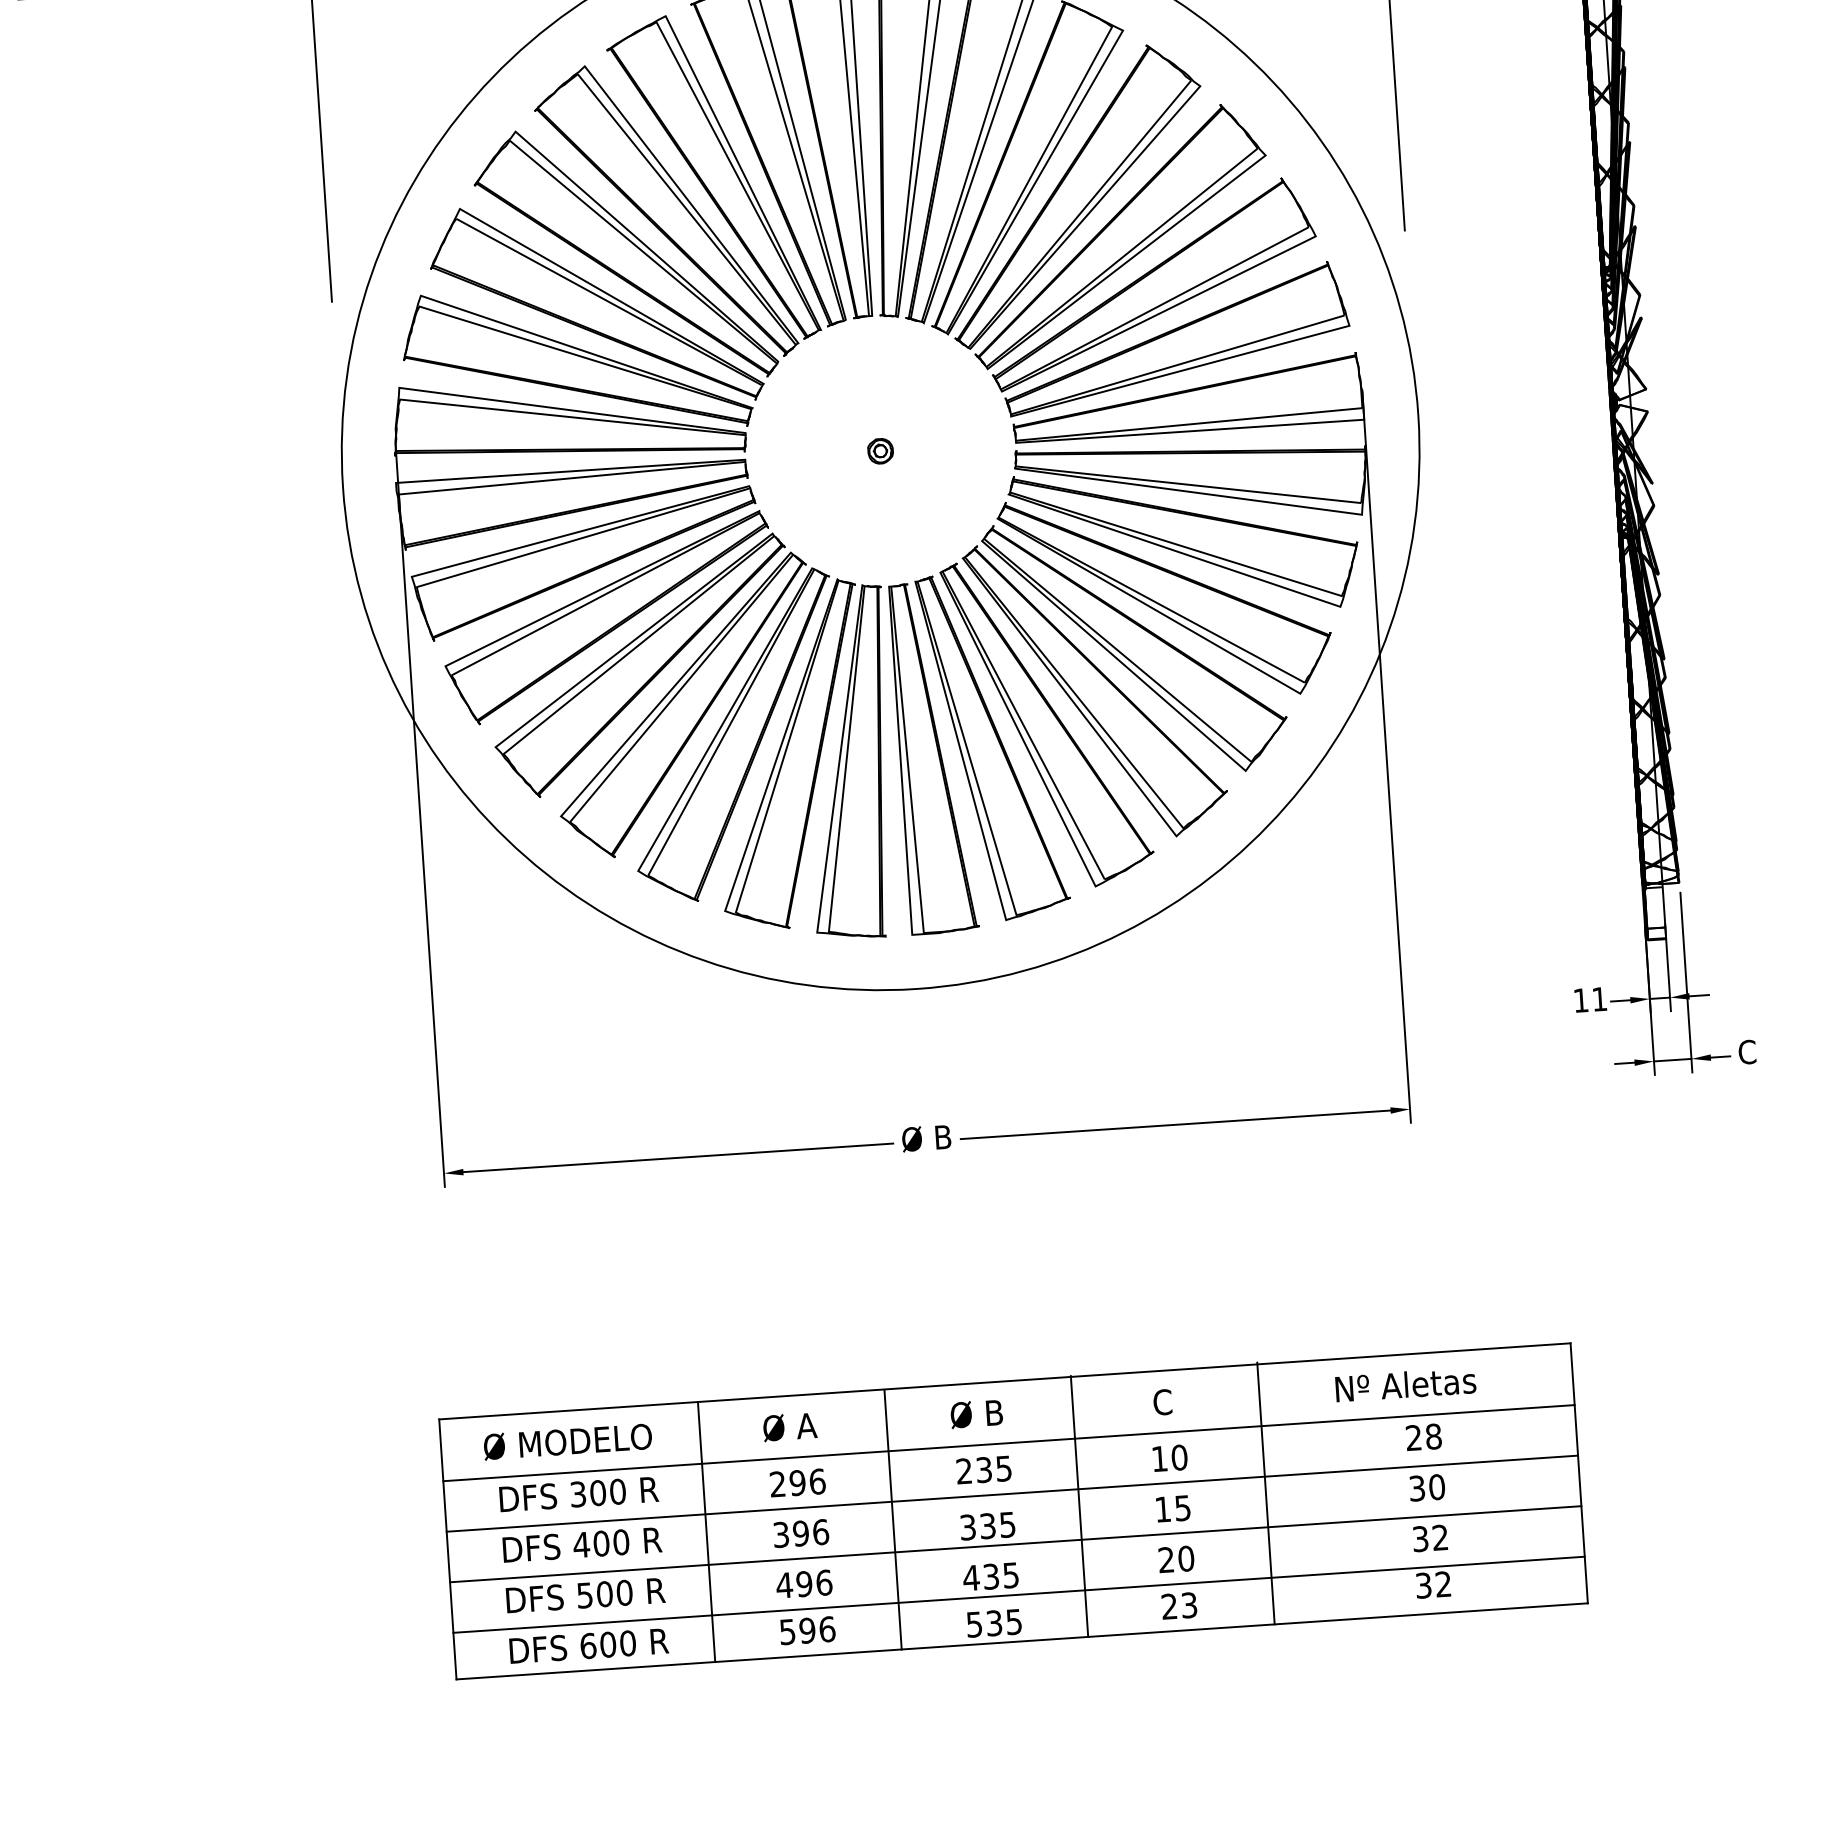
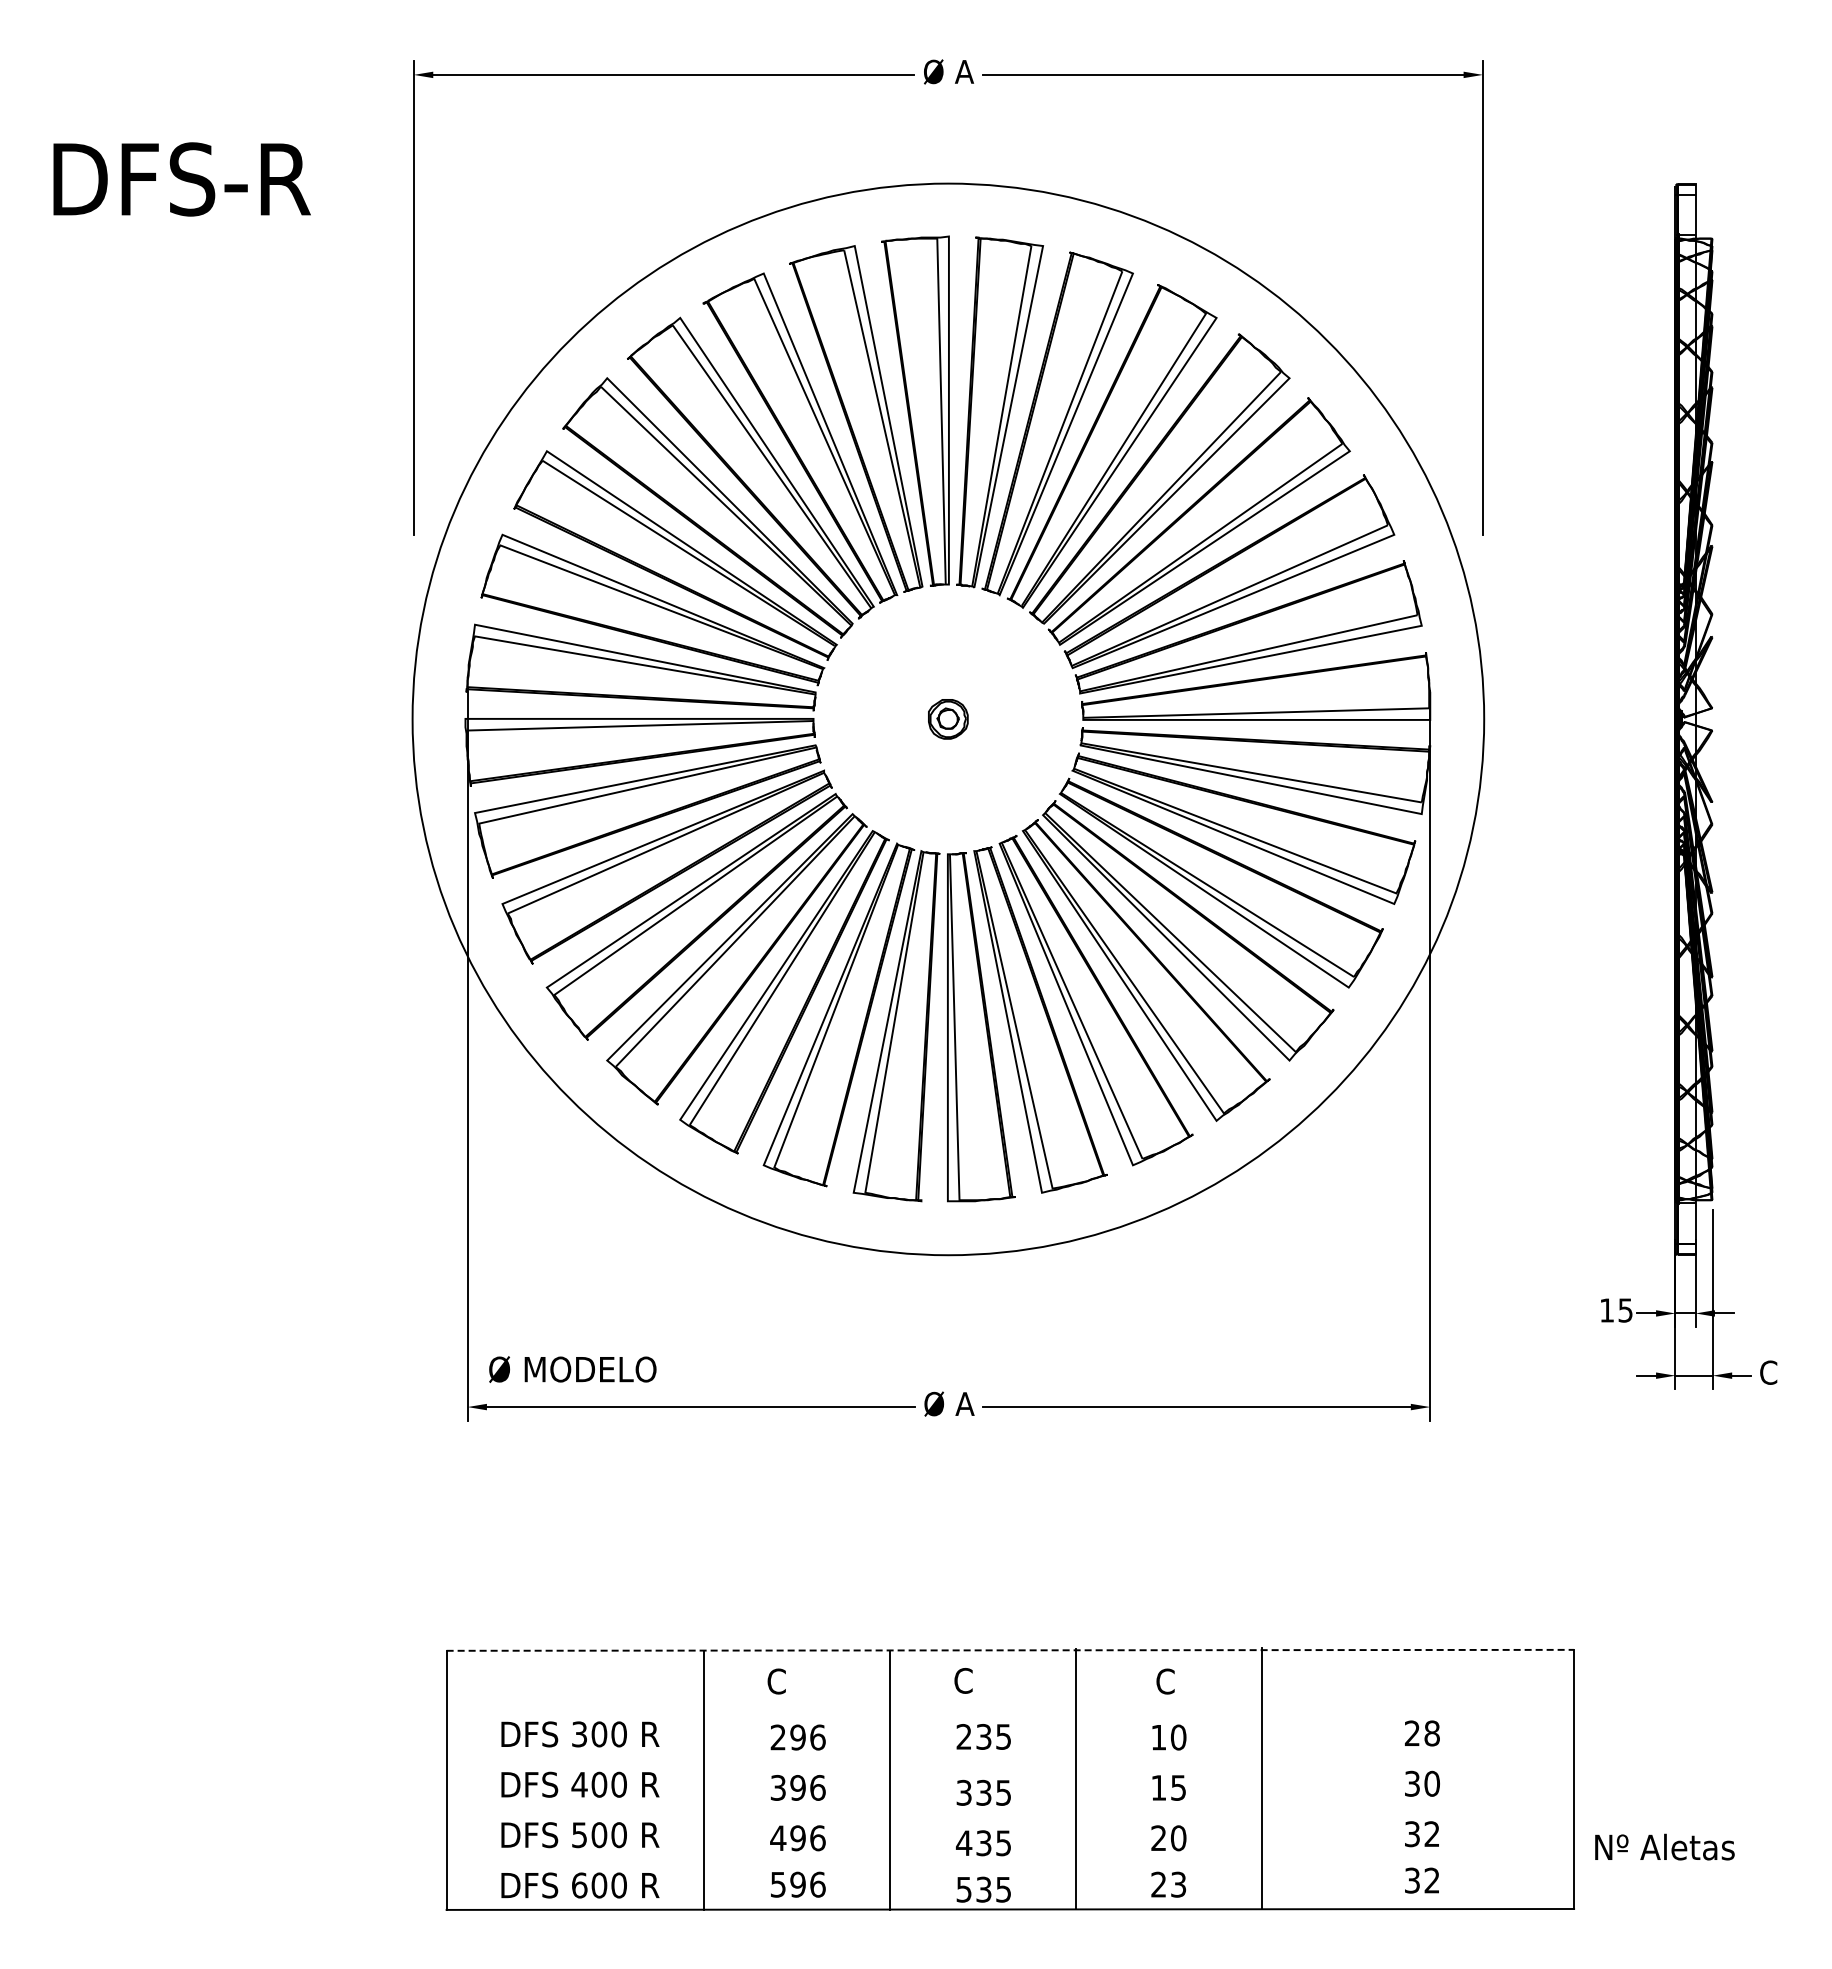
part: (880, 451) -> (948, 719), size x1.6
text: (1599, 999) -> (1625, 1310), 11 -> 15
text: (942, 1136) -> (964, 1403), Ø B -> Ø A
line: (1005, 1381) -> (1010, 1650), solid -> dashed
text: (1405, 1384) -> (1664, 1846), moved
text: (976, 1413) -> (980, 1680), Ø B -> C
text: (789, 1427) -> (793, 1681), Ø A -> C
text: (567, 1441) -> (572, 1369), moved
line: (1009, 1442) -> (1010, 1711), removed
line: (1012, 1492) -> (1010, 1761), removed
line: (1015, 1544) -> (1010, 1812), removed
line: (1019, 1594) -> (1010, 1862), removed

